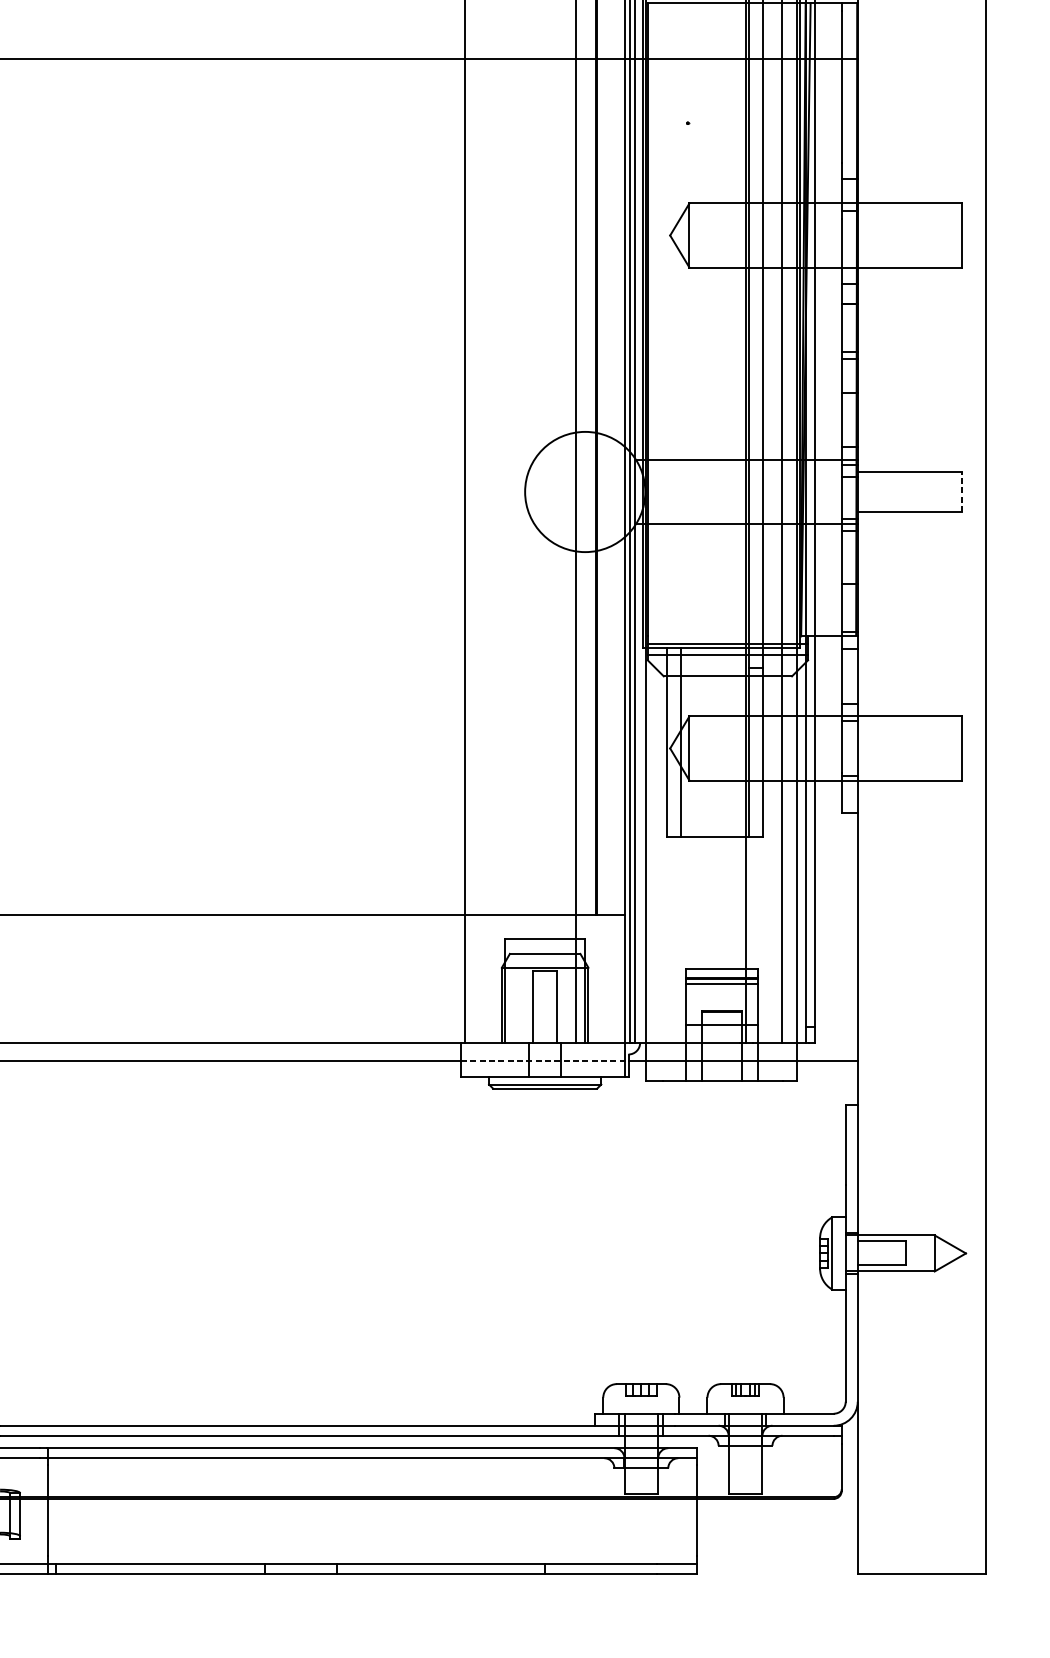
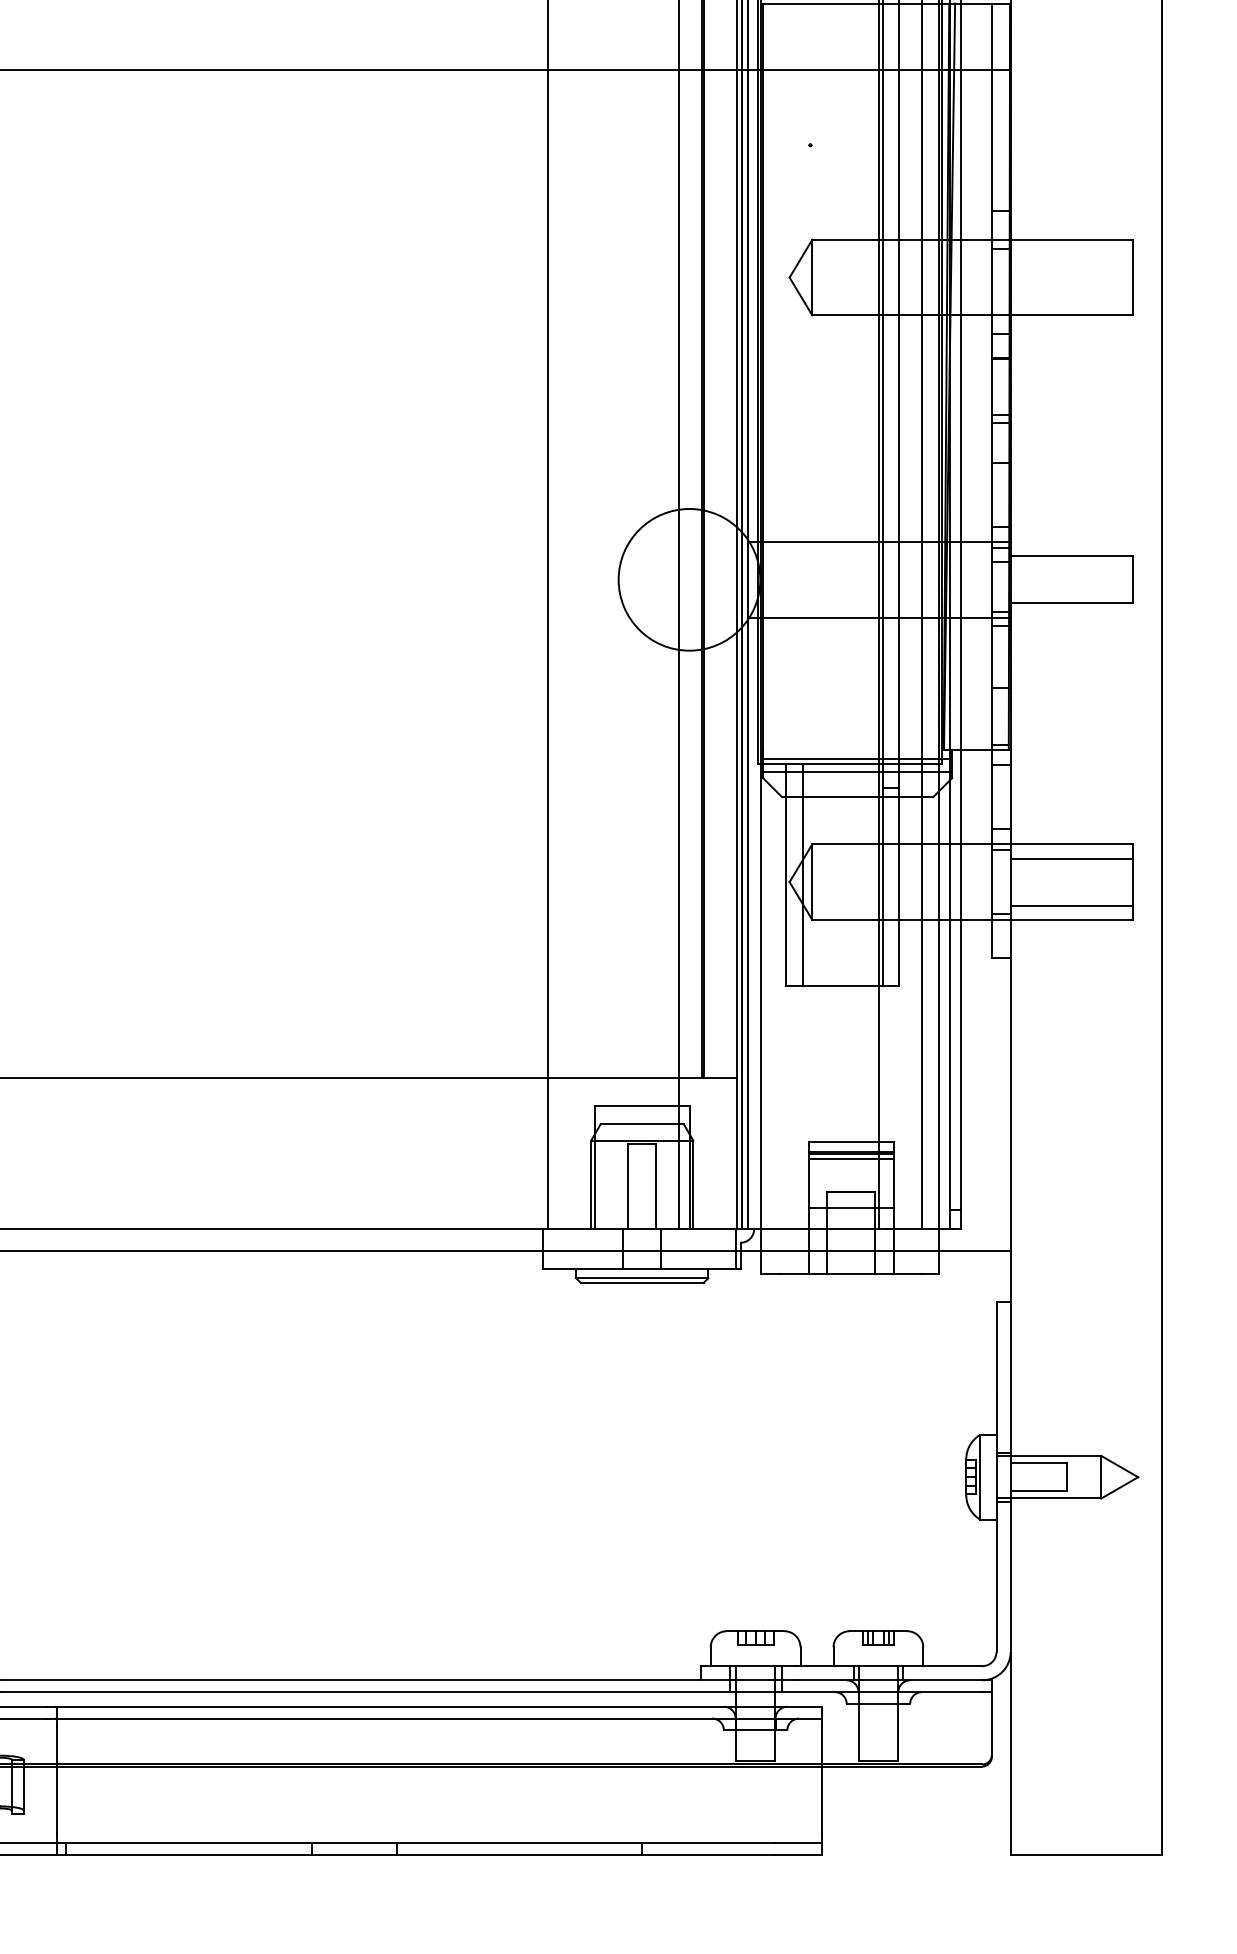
line: (961, 491) -> (1133, 579), dashed -> solid
line: (909, 728) -> (1071, 858), added
line: (909, 768) -> (1071, 905), added
line: (544, 1061) -> (641, 1250), dashed -> solid

